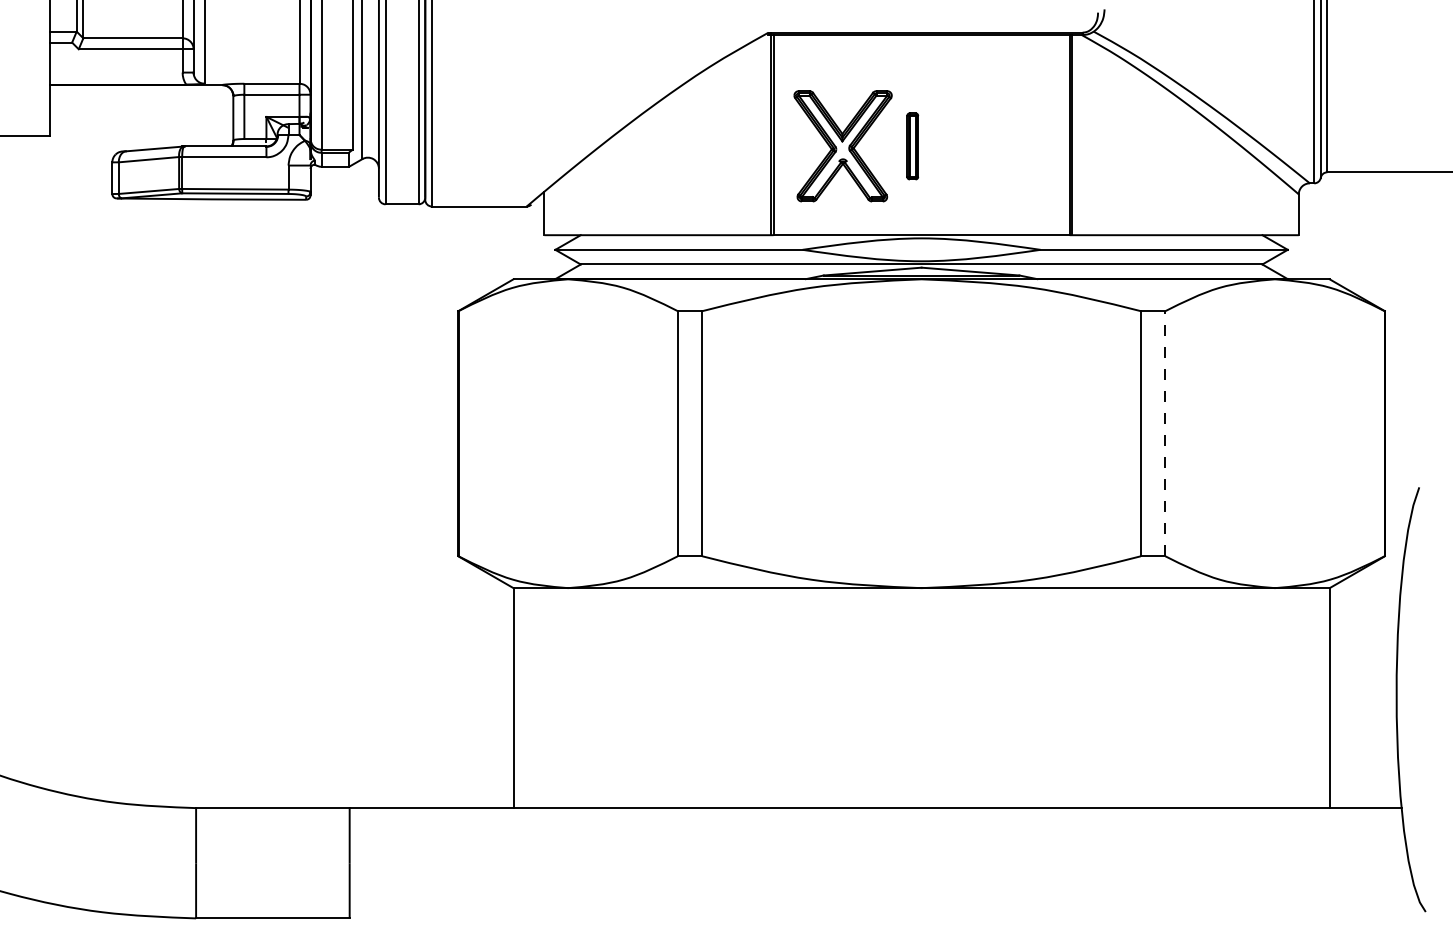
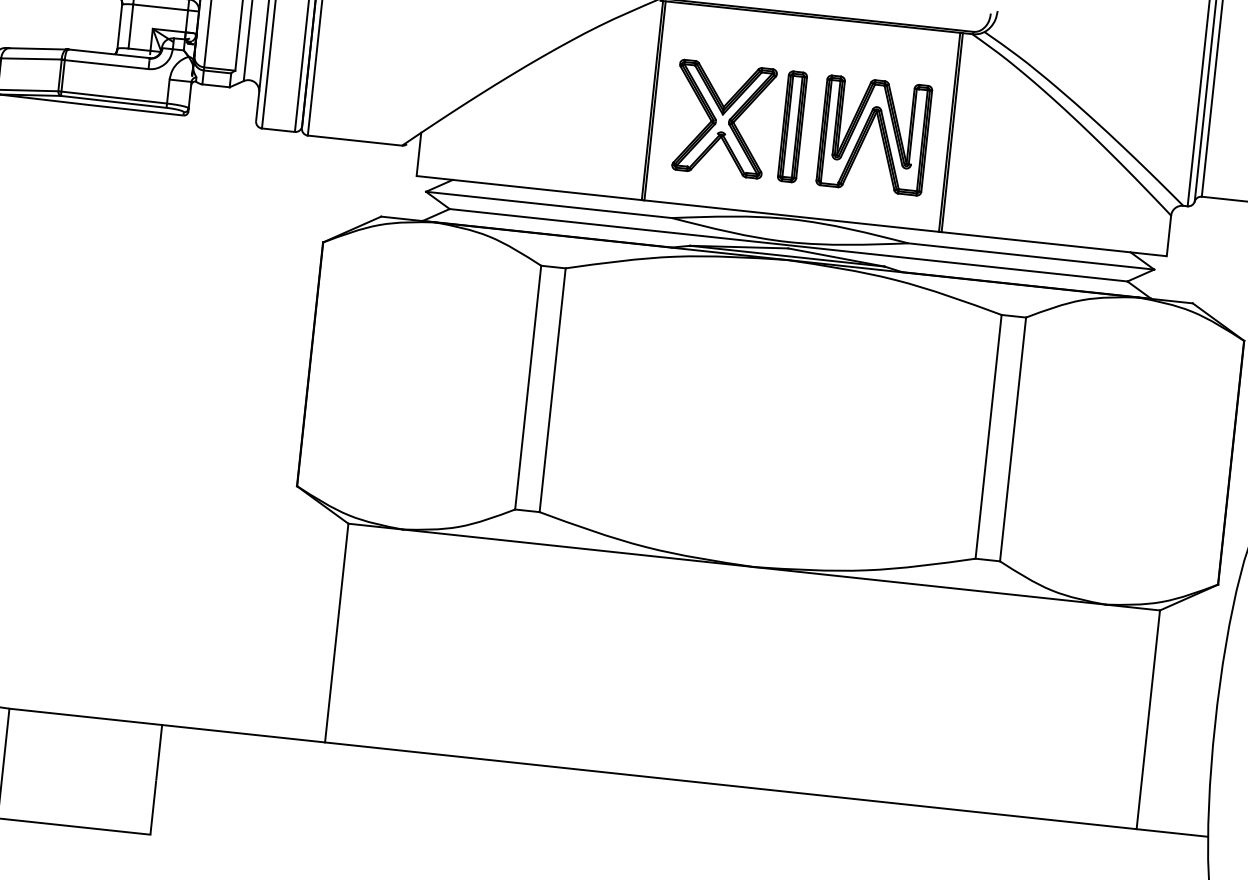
part: (988, 144) -> (867, 133), added
part: (912, 146) -> (792, 126), size x1.67
line: (1165, 433) -> (1013, 439), dashed -> solid

